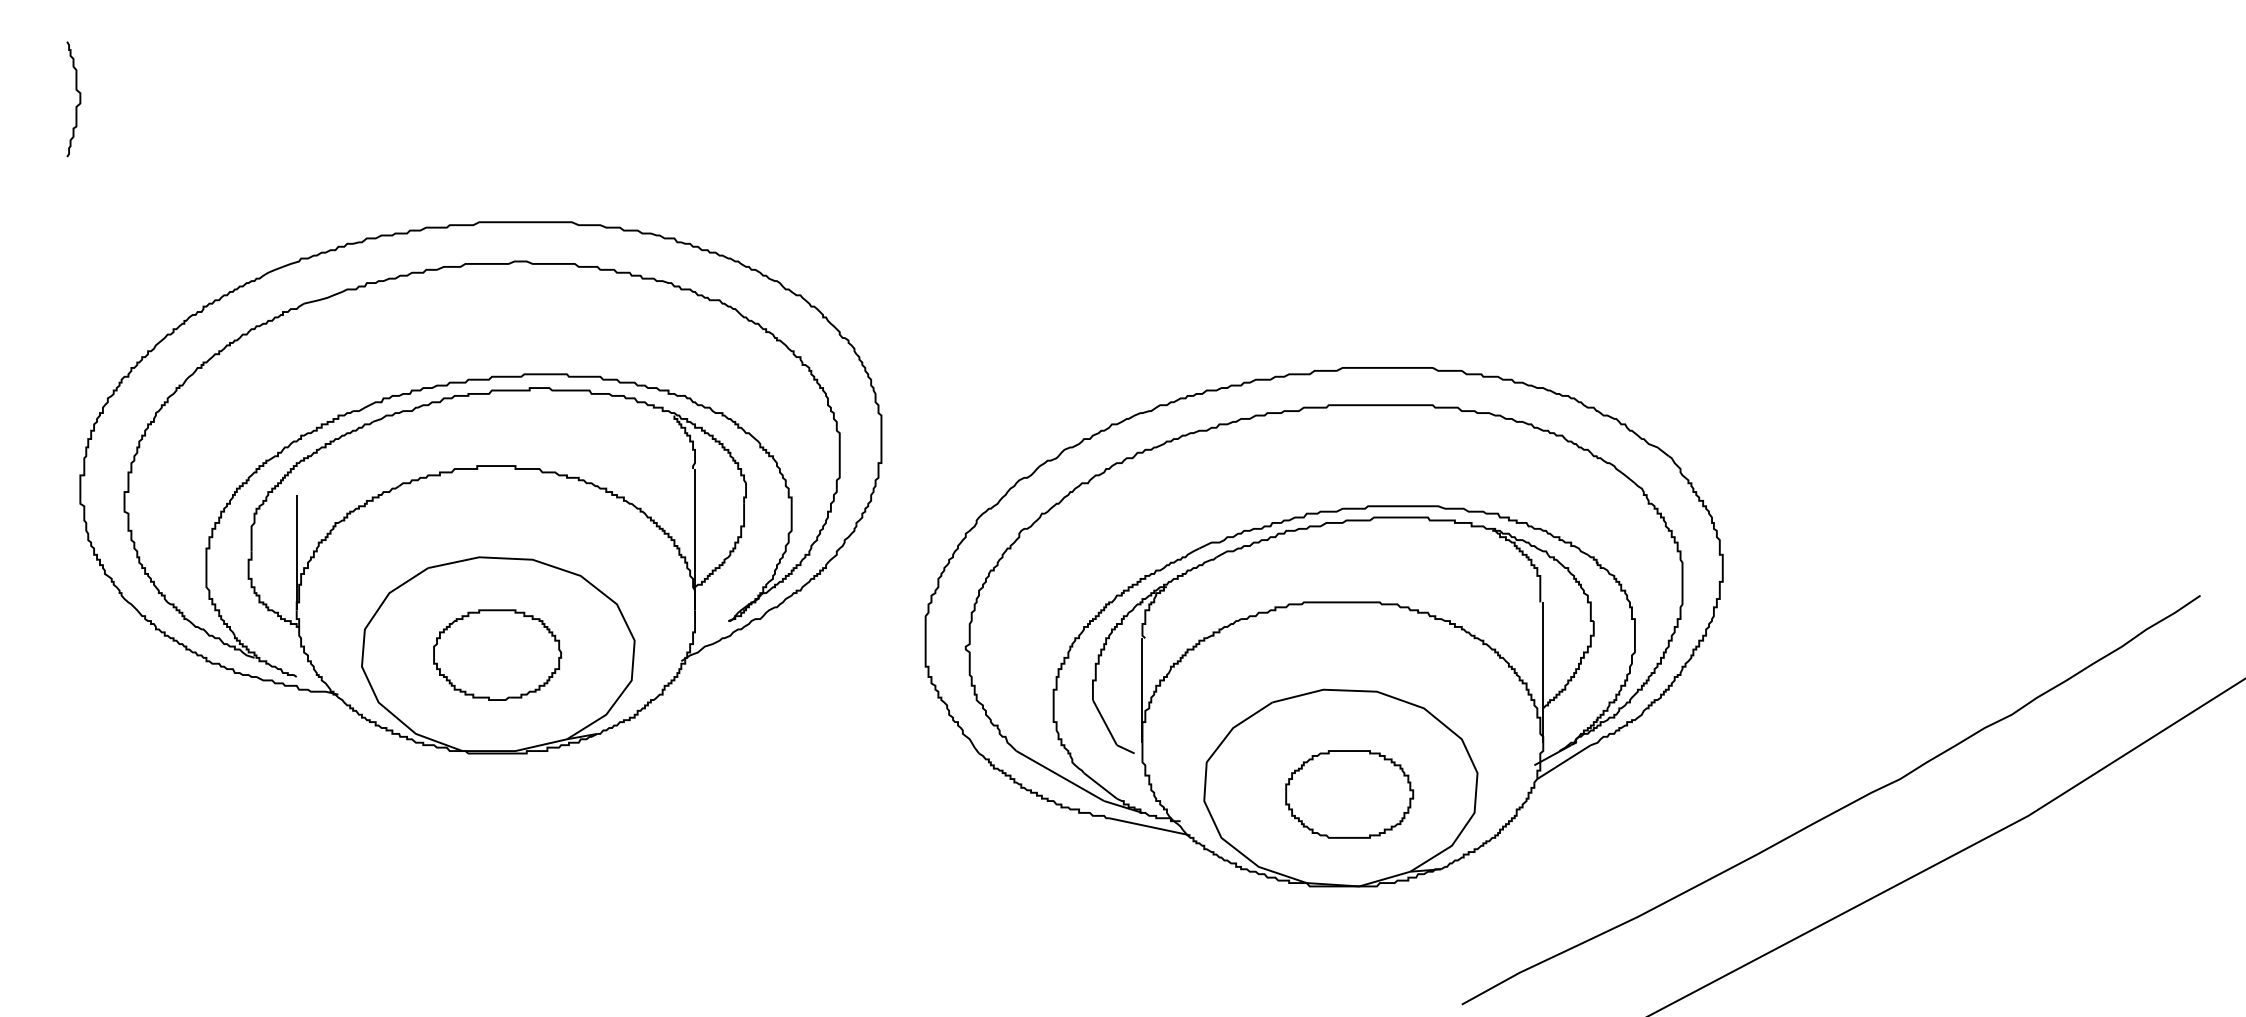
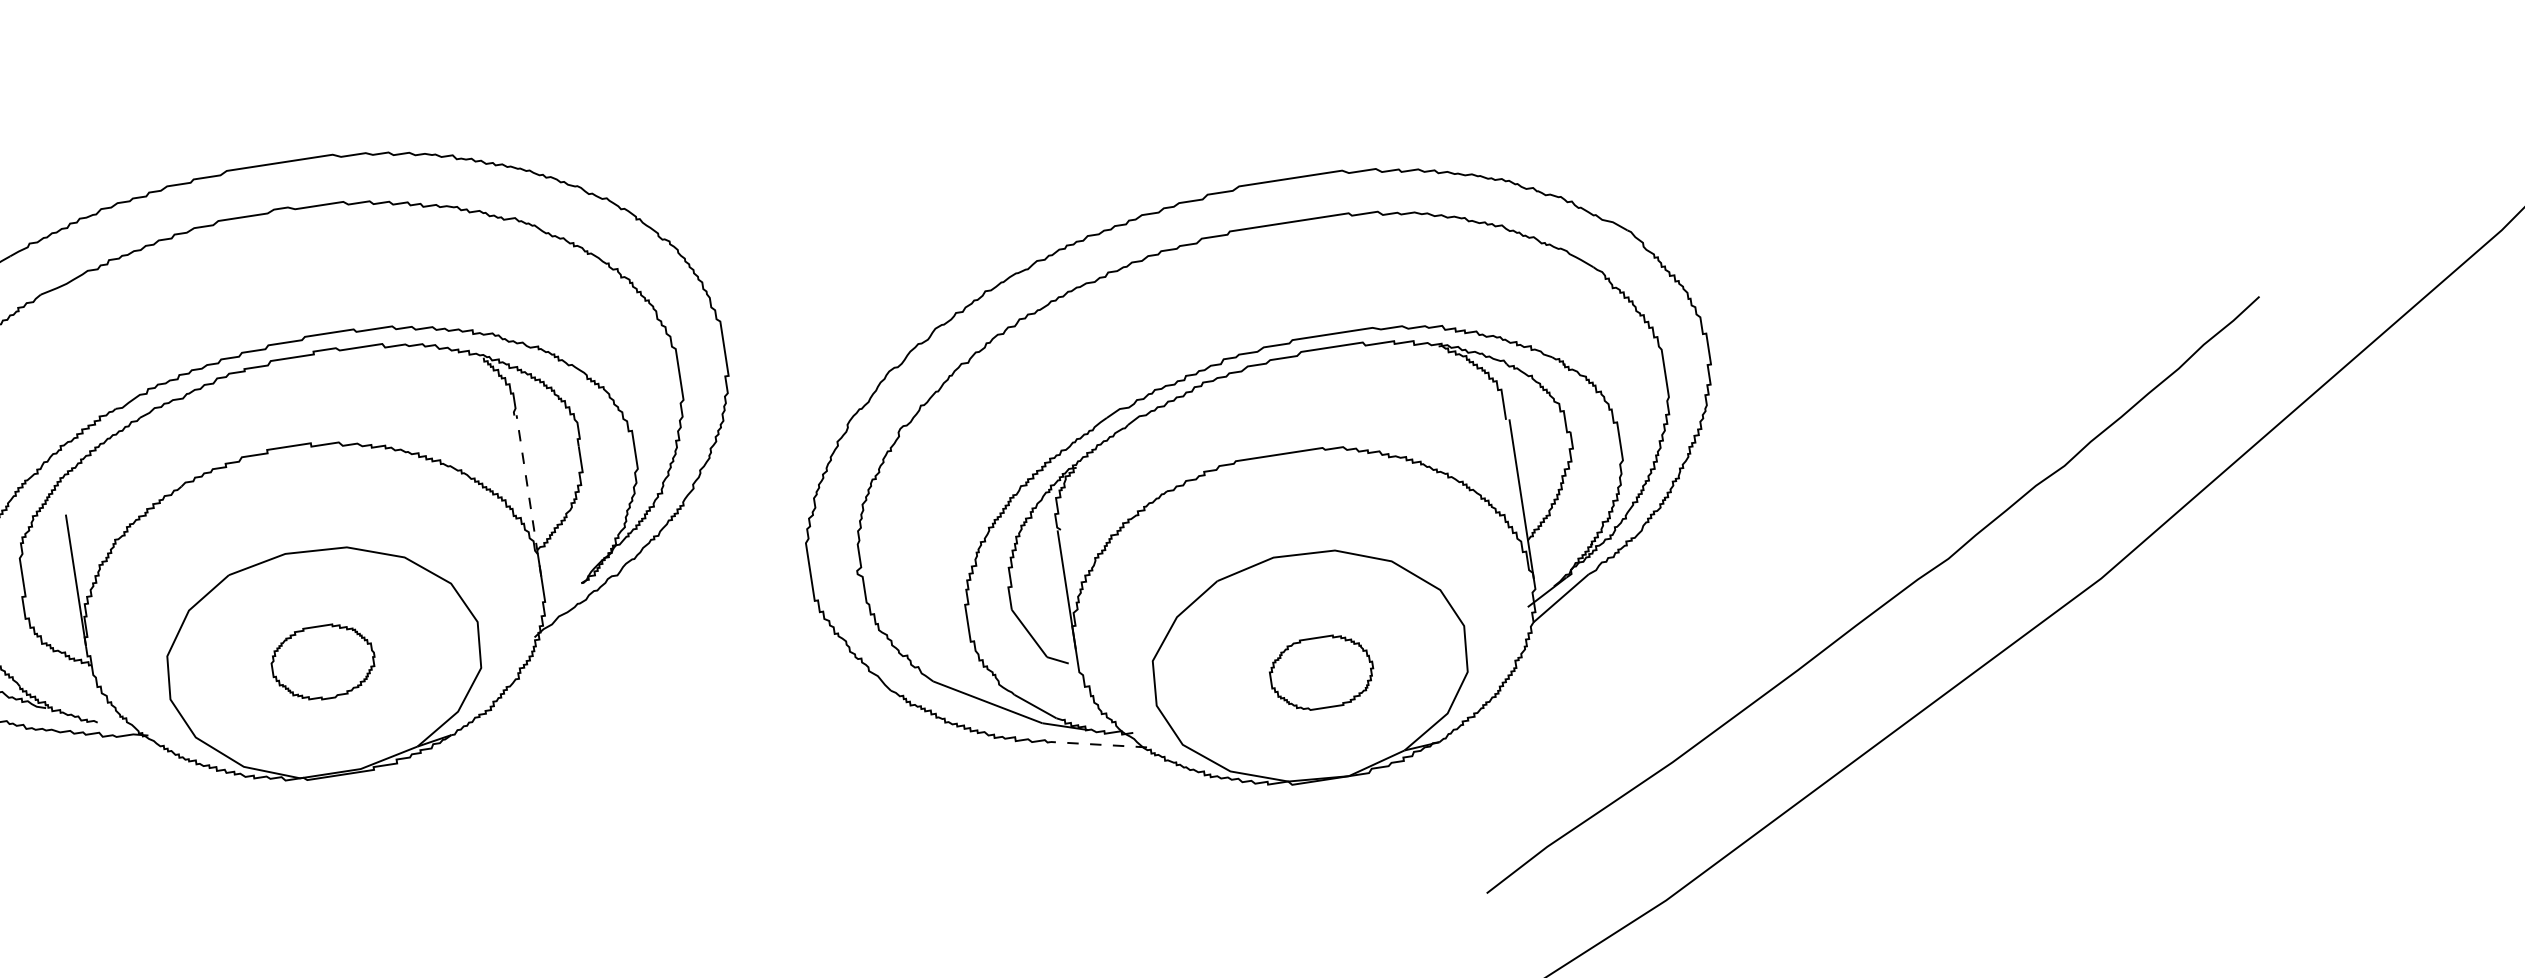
line: (695, 539) -> (529, 495), solid -> dashed
part: (497, 654) -> (323, 661), size x0.7
part: (1349, 794) -> (1321, 672), size x0.7
line: (1149, 826) -> (1098, 744), solid -> dashed

